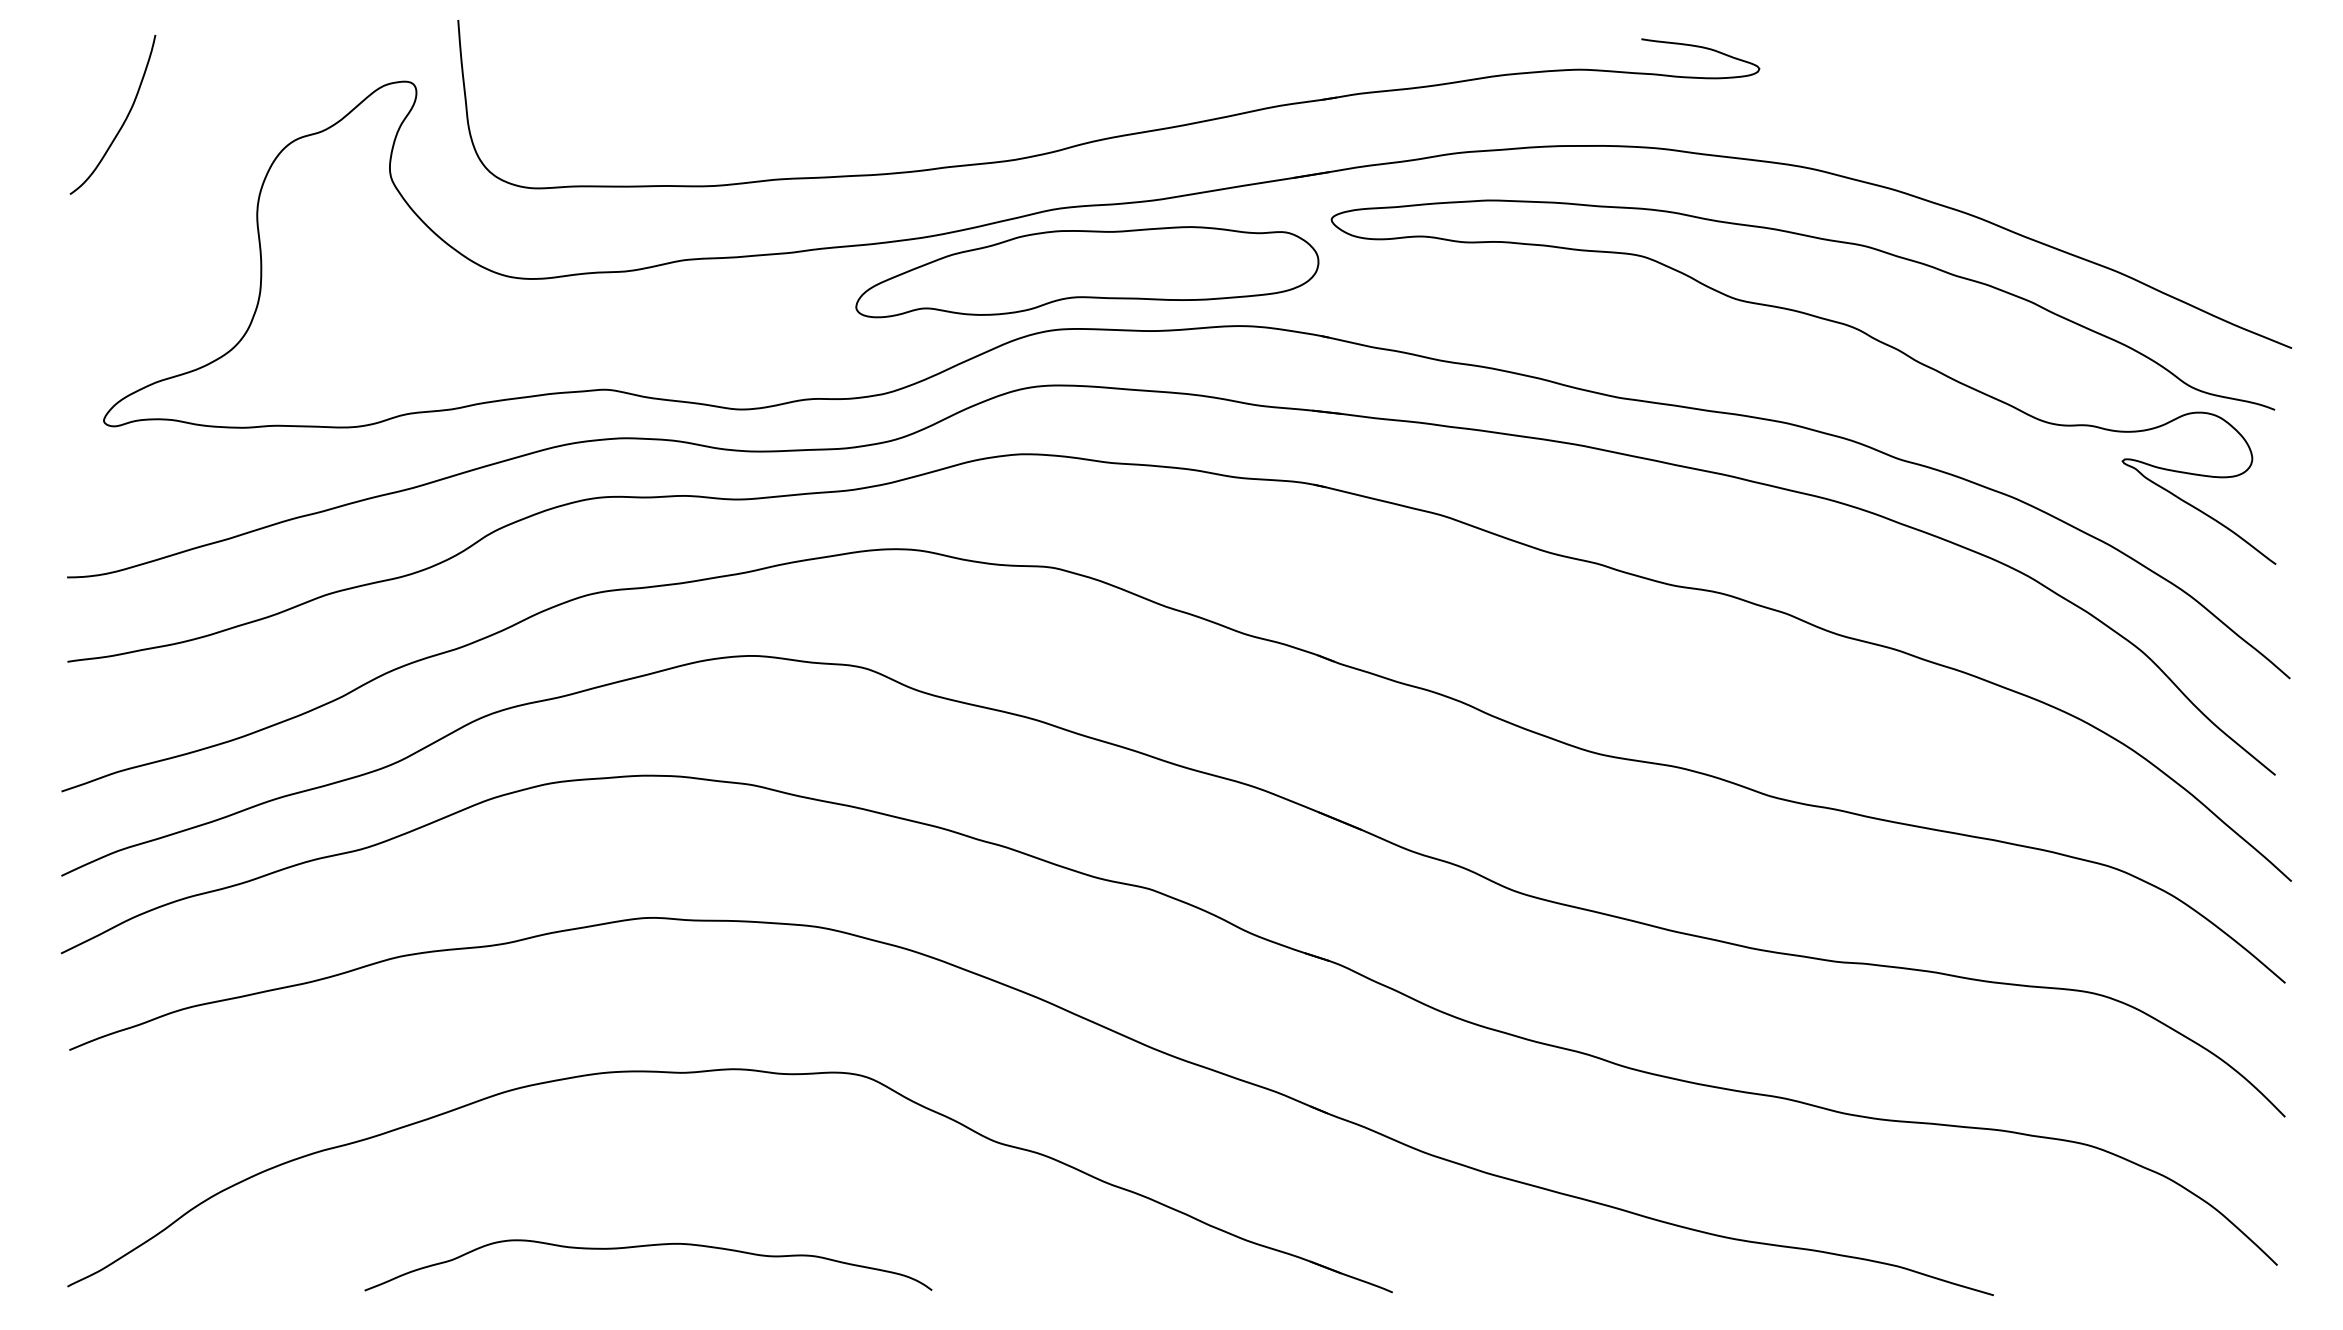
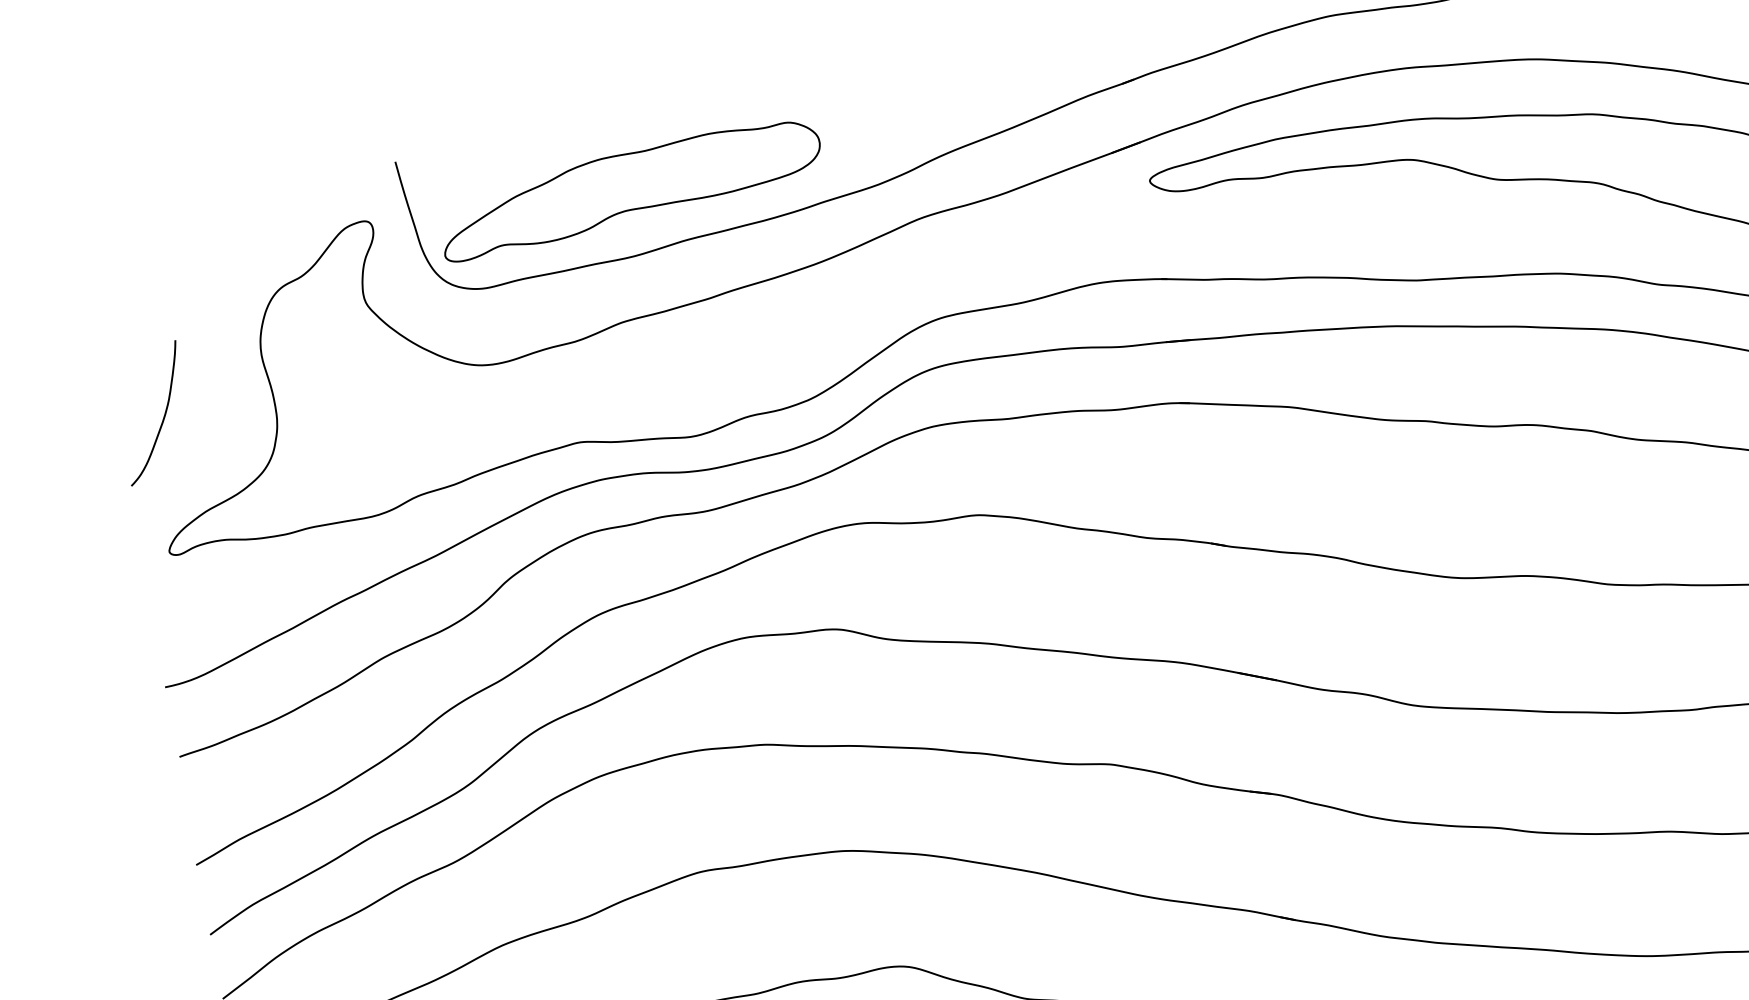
curve: (124, 119) -> (163, 415), moved
part: (1087, 272) -> (630, 188), moved

